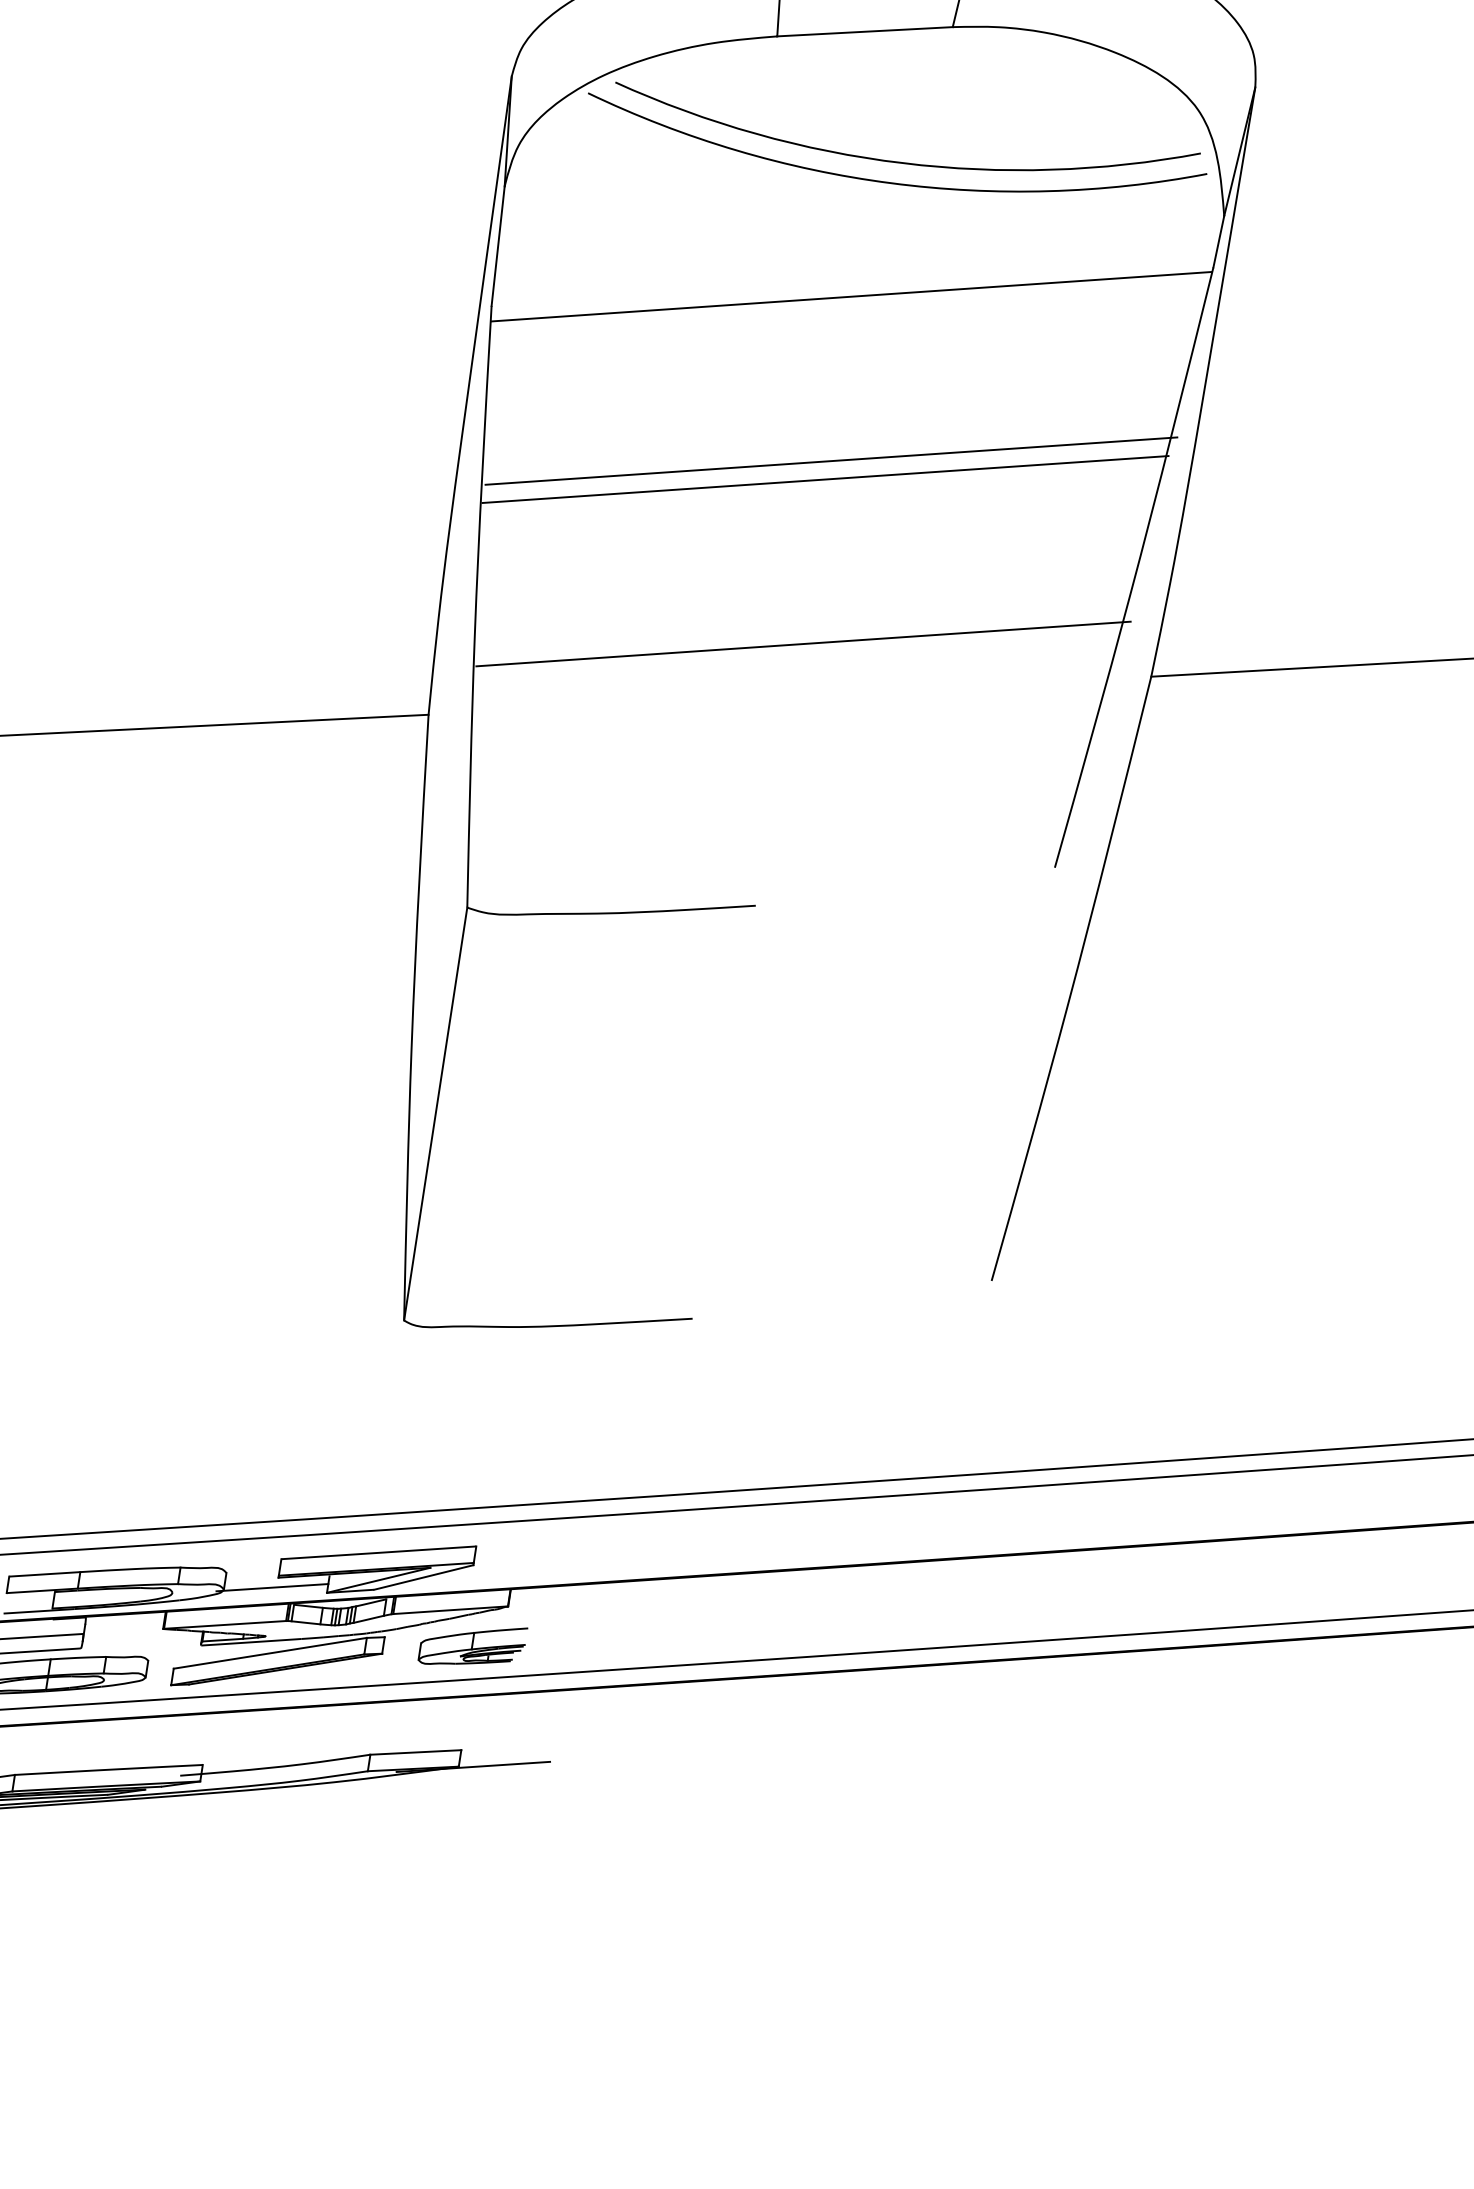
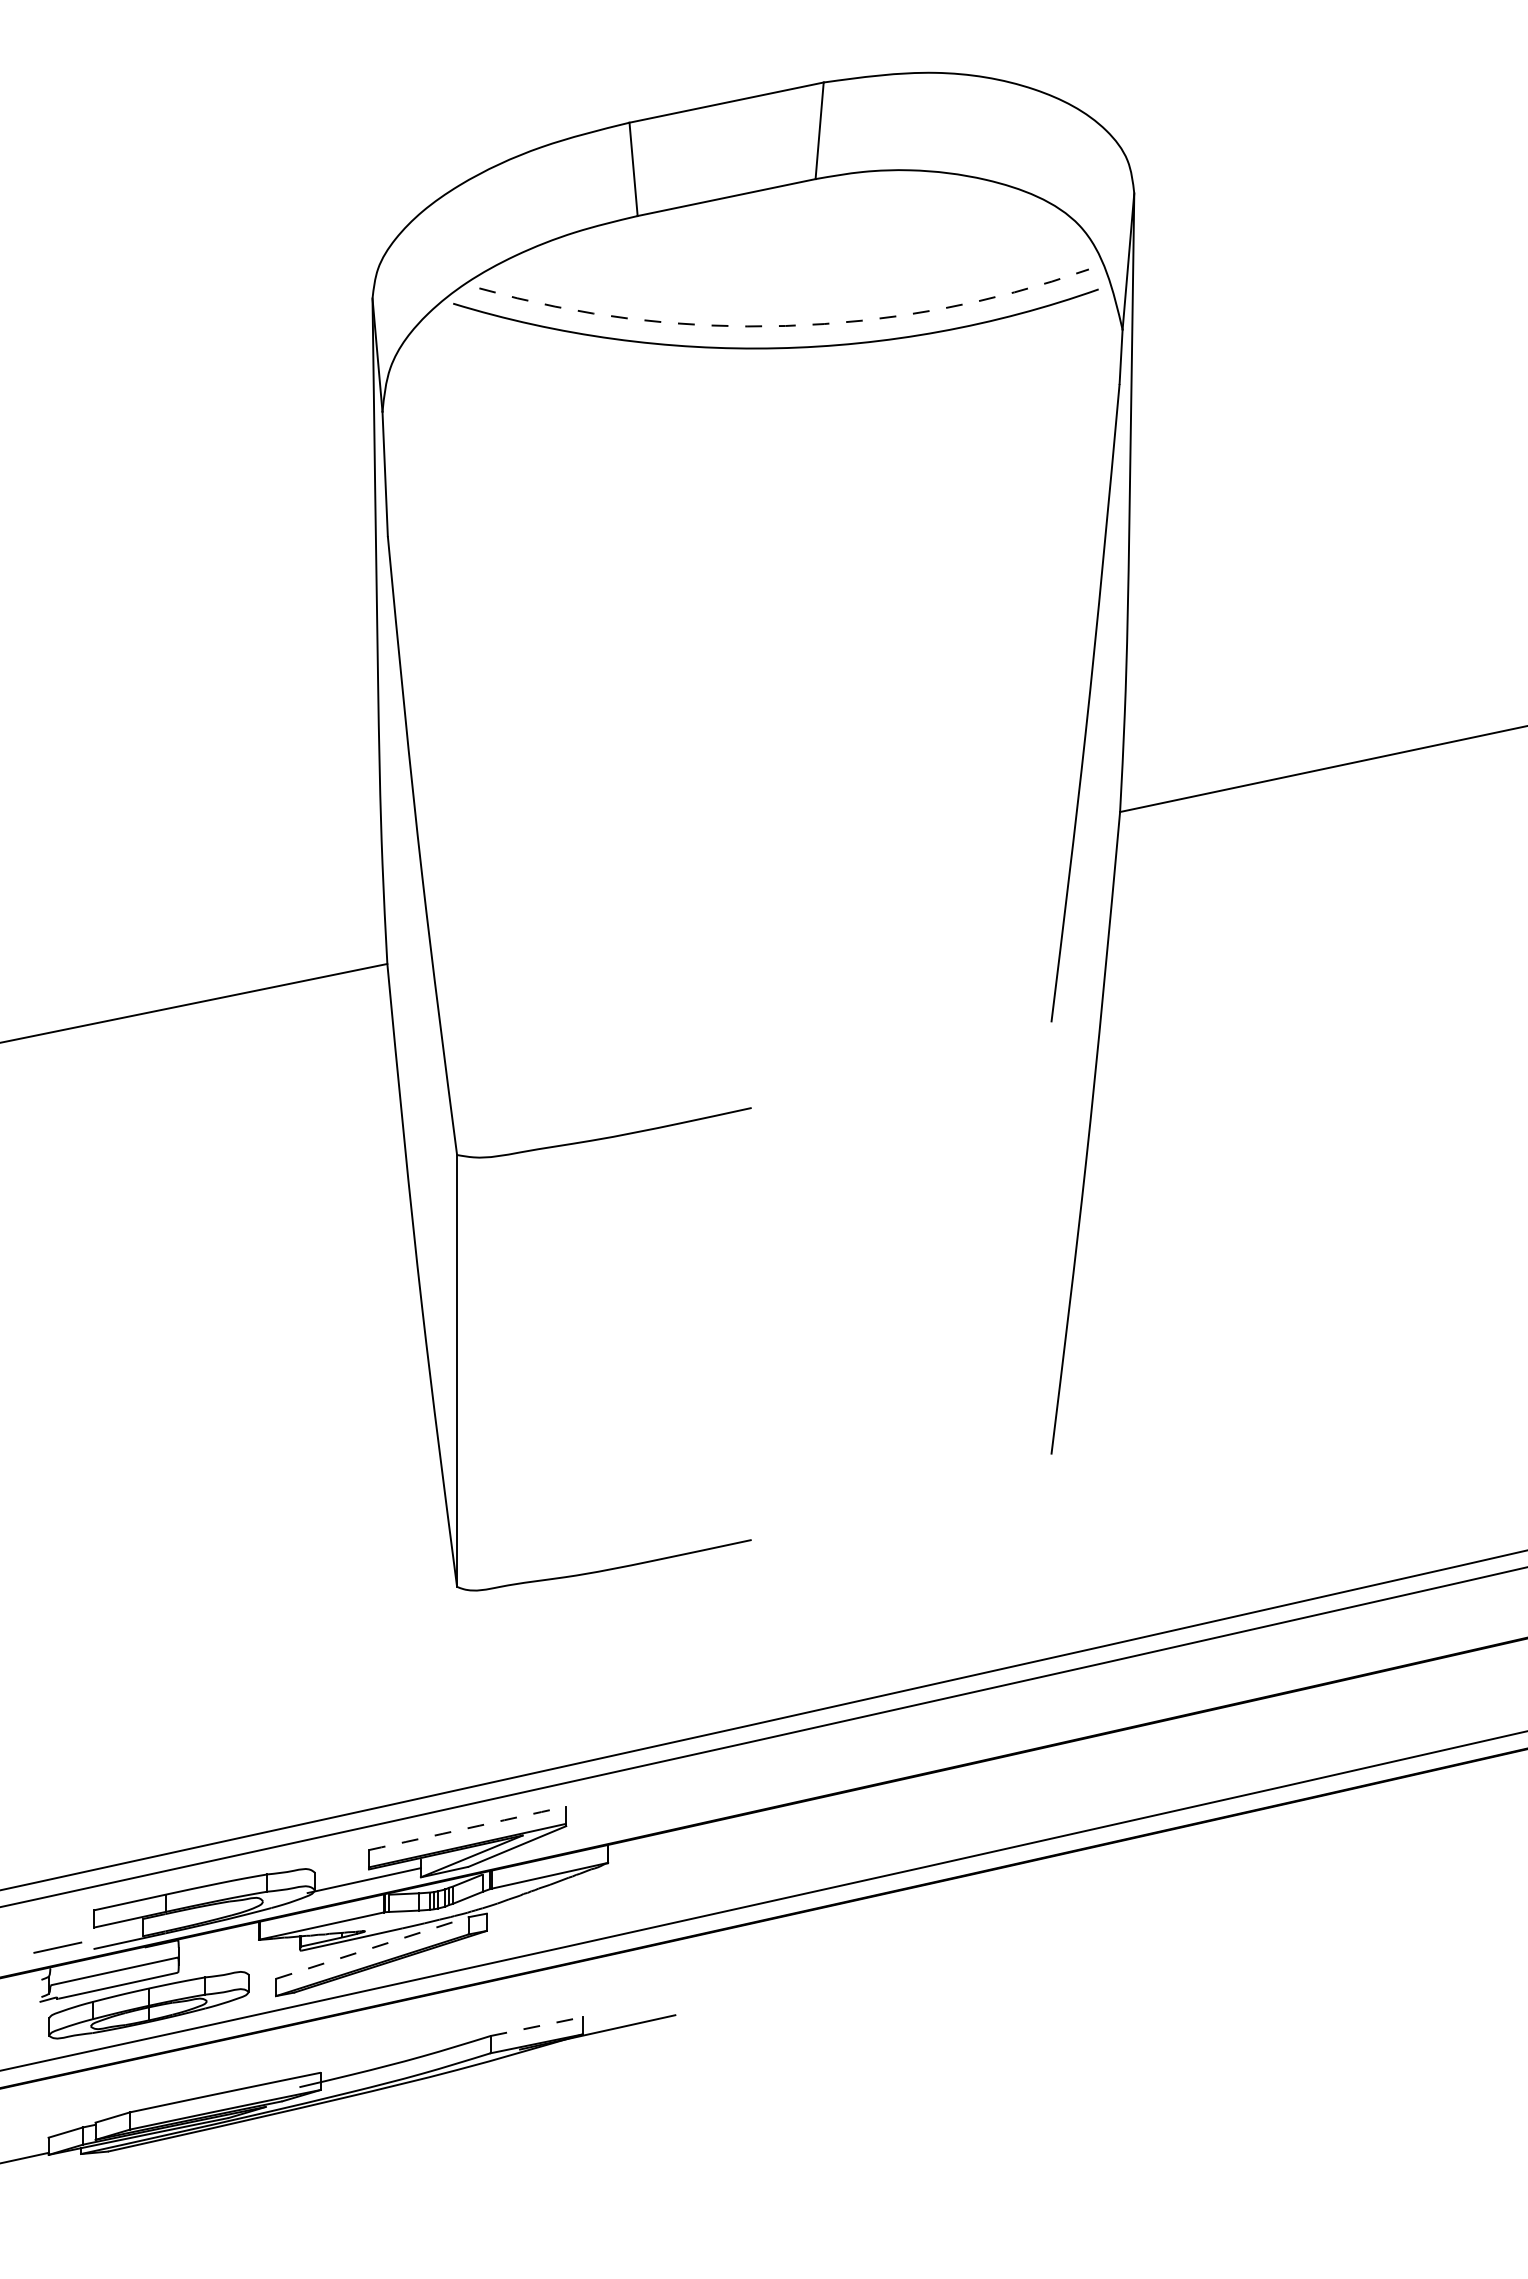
arc: (902, 162) -> (785, 325), solid -> dashed
line: (851, 296) -> (754, 470), removed
line: (831, 460) -> (759, 641), removed
line: (825, 479) -> (756, 661), removed
line: (803, 643) -> (759, 832), removed
arc: (378, 1552) -> (467, 1828), solid -> dashed
part: (473, 1645) -> (578, 1908), removed
line: (270, 1652) -> (372, 1947), solid -> dashed
line: (416, 1752) -> (537, 2026), solid -> dashed

